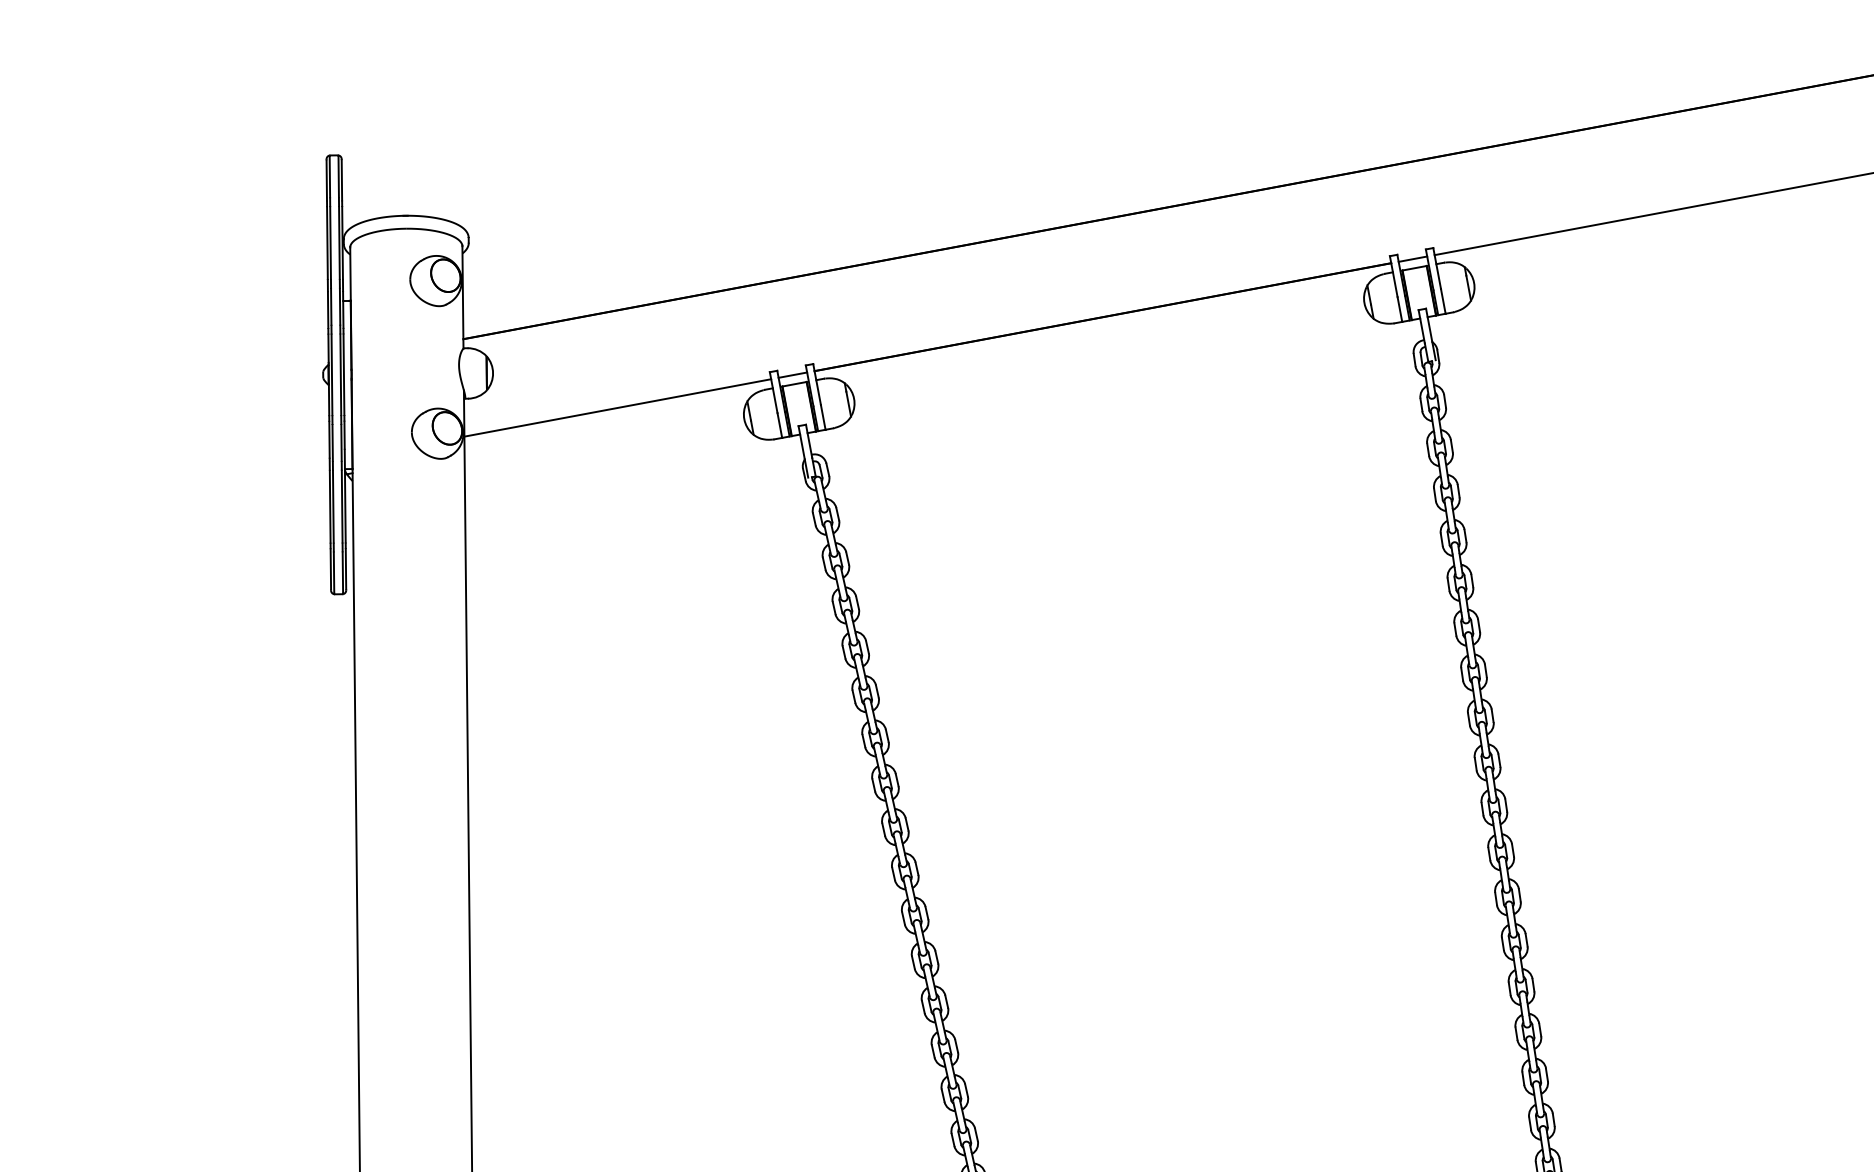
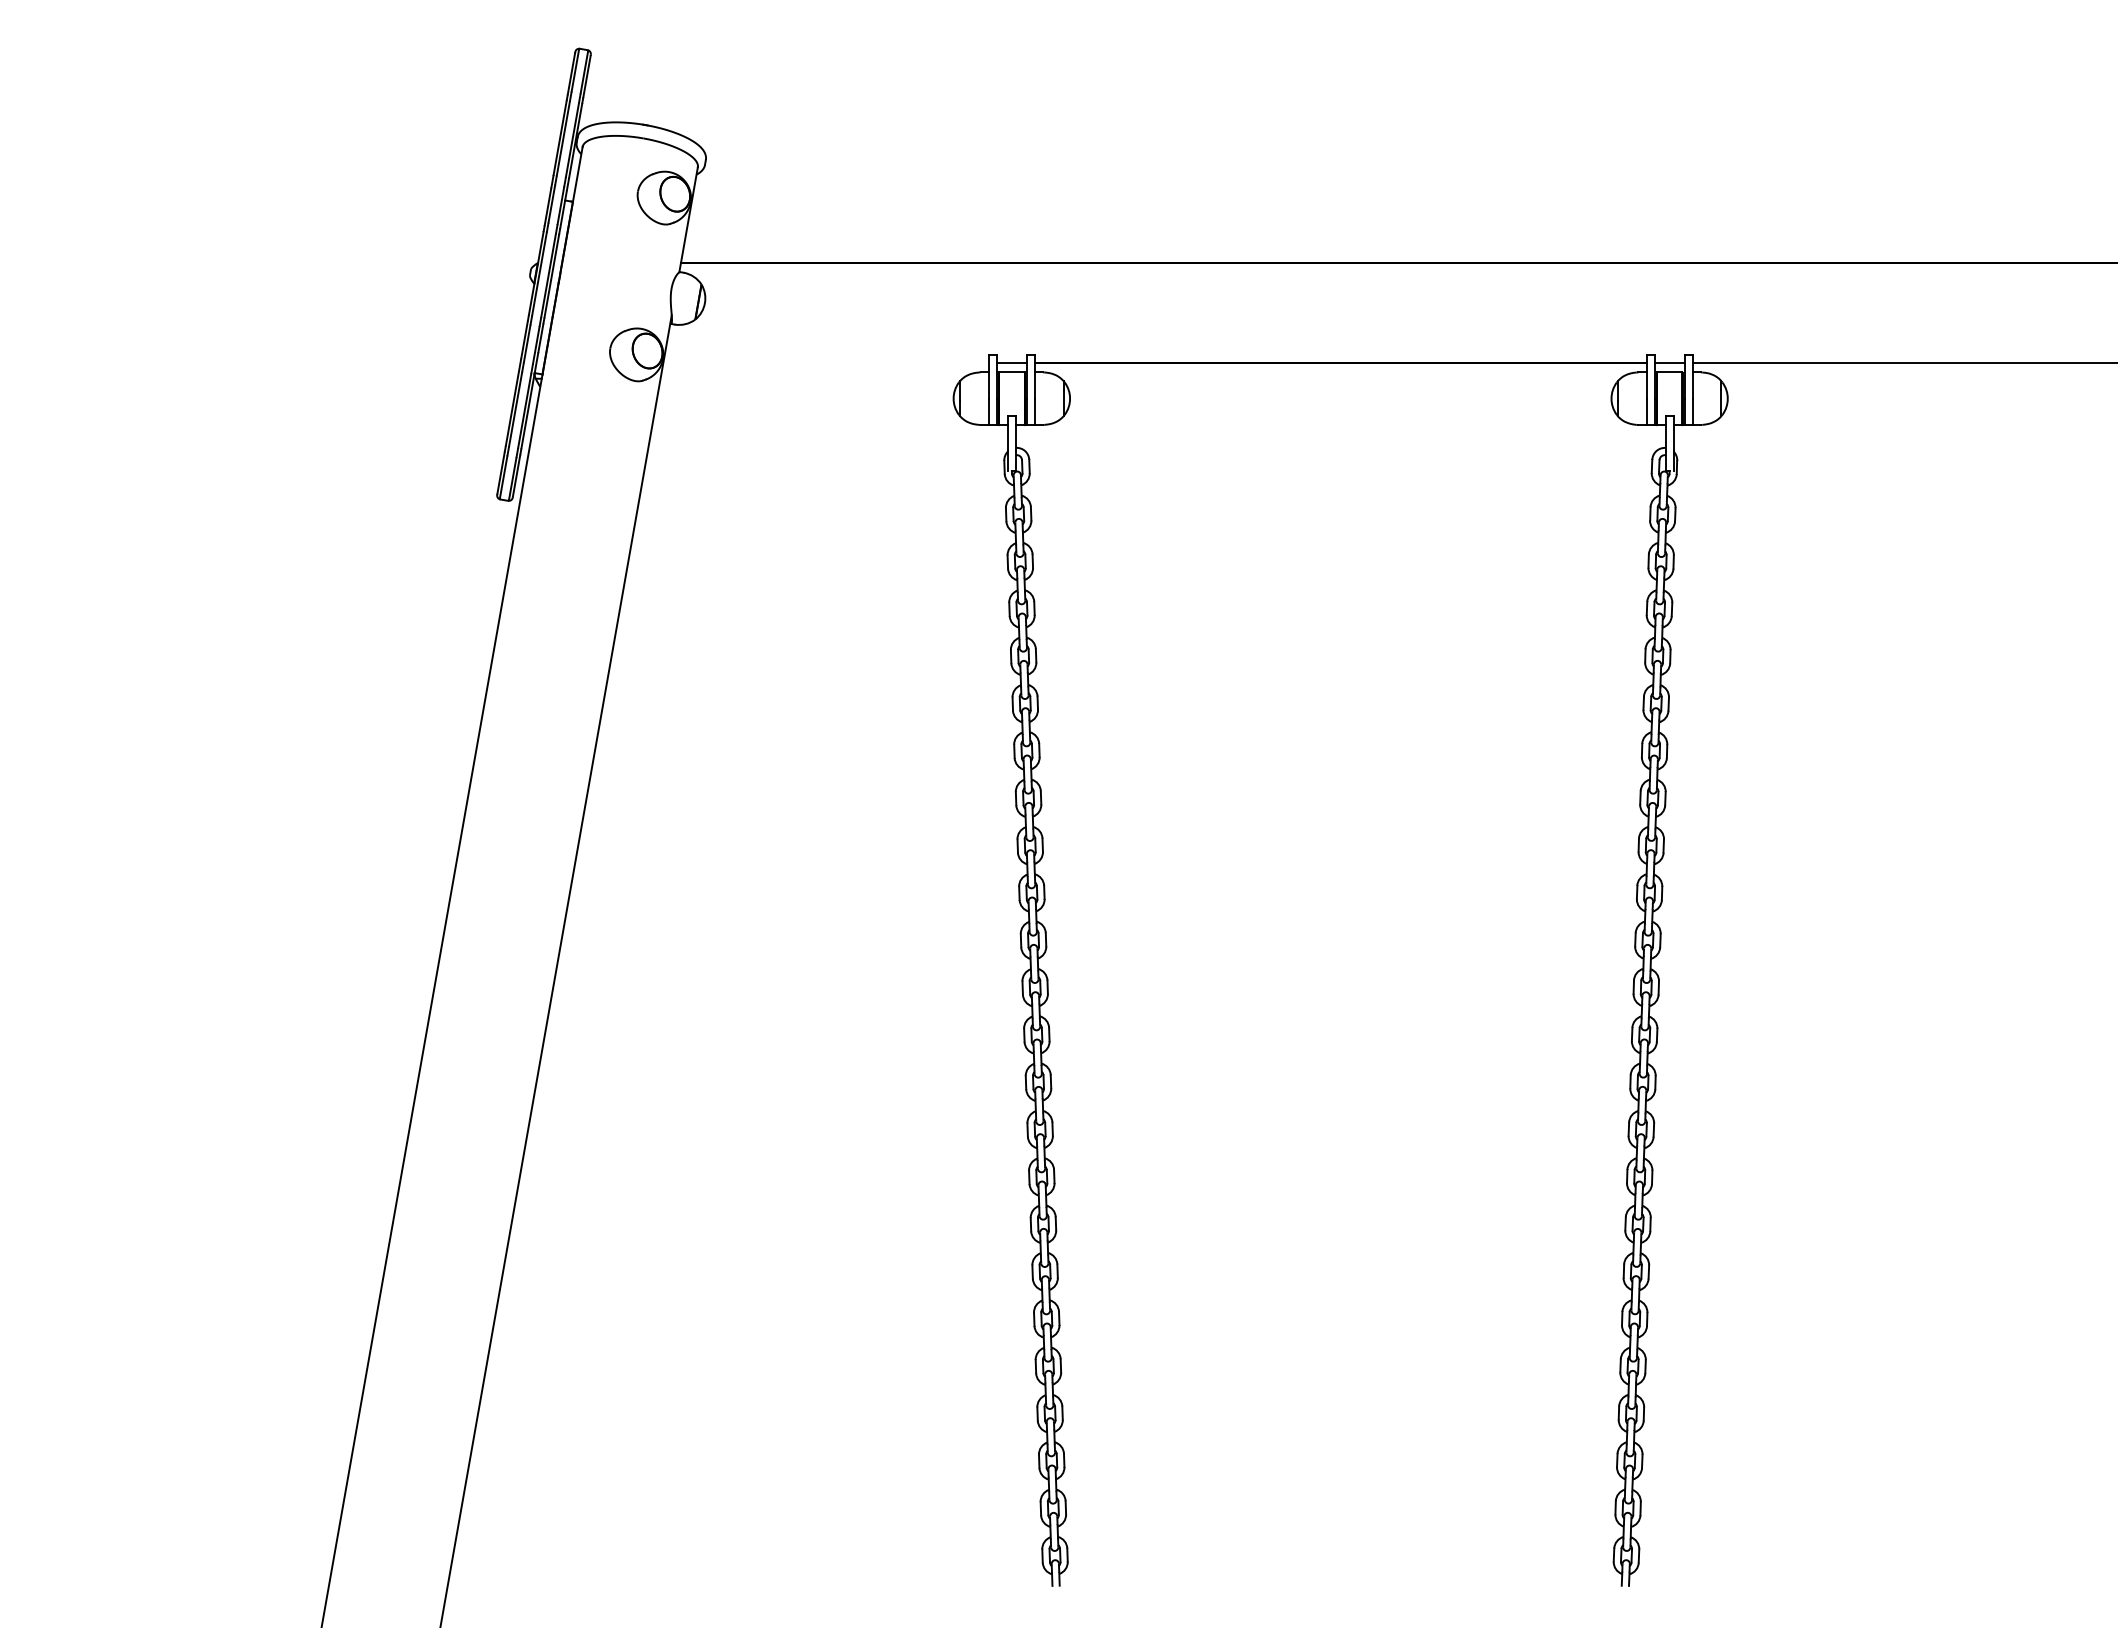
line: (617, 407) -> (825, 362), removed

